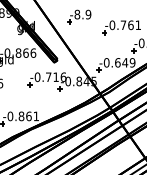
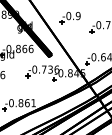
text: (77, 14) -> (68, 15), -8.9 -> -0.9
text: (55, 77) -> (50, 69), -0.716 -> -0.736

